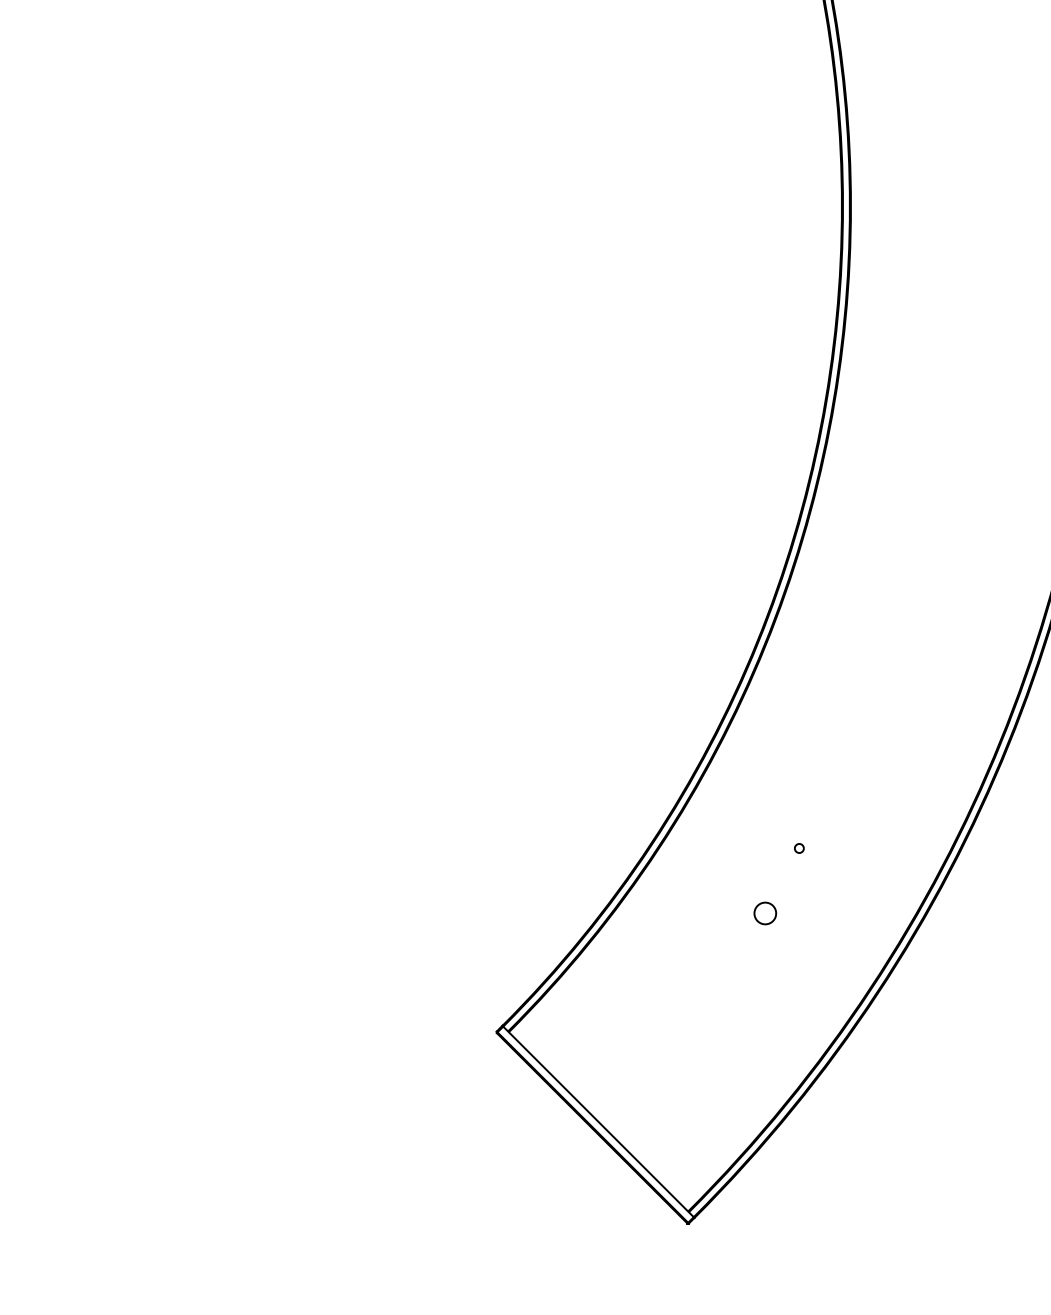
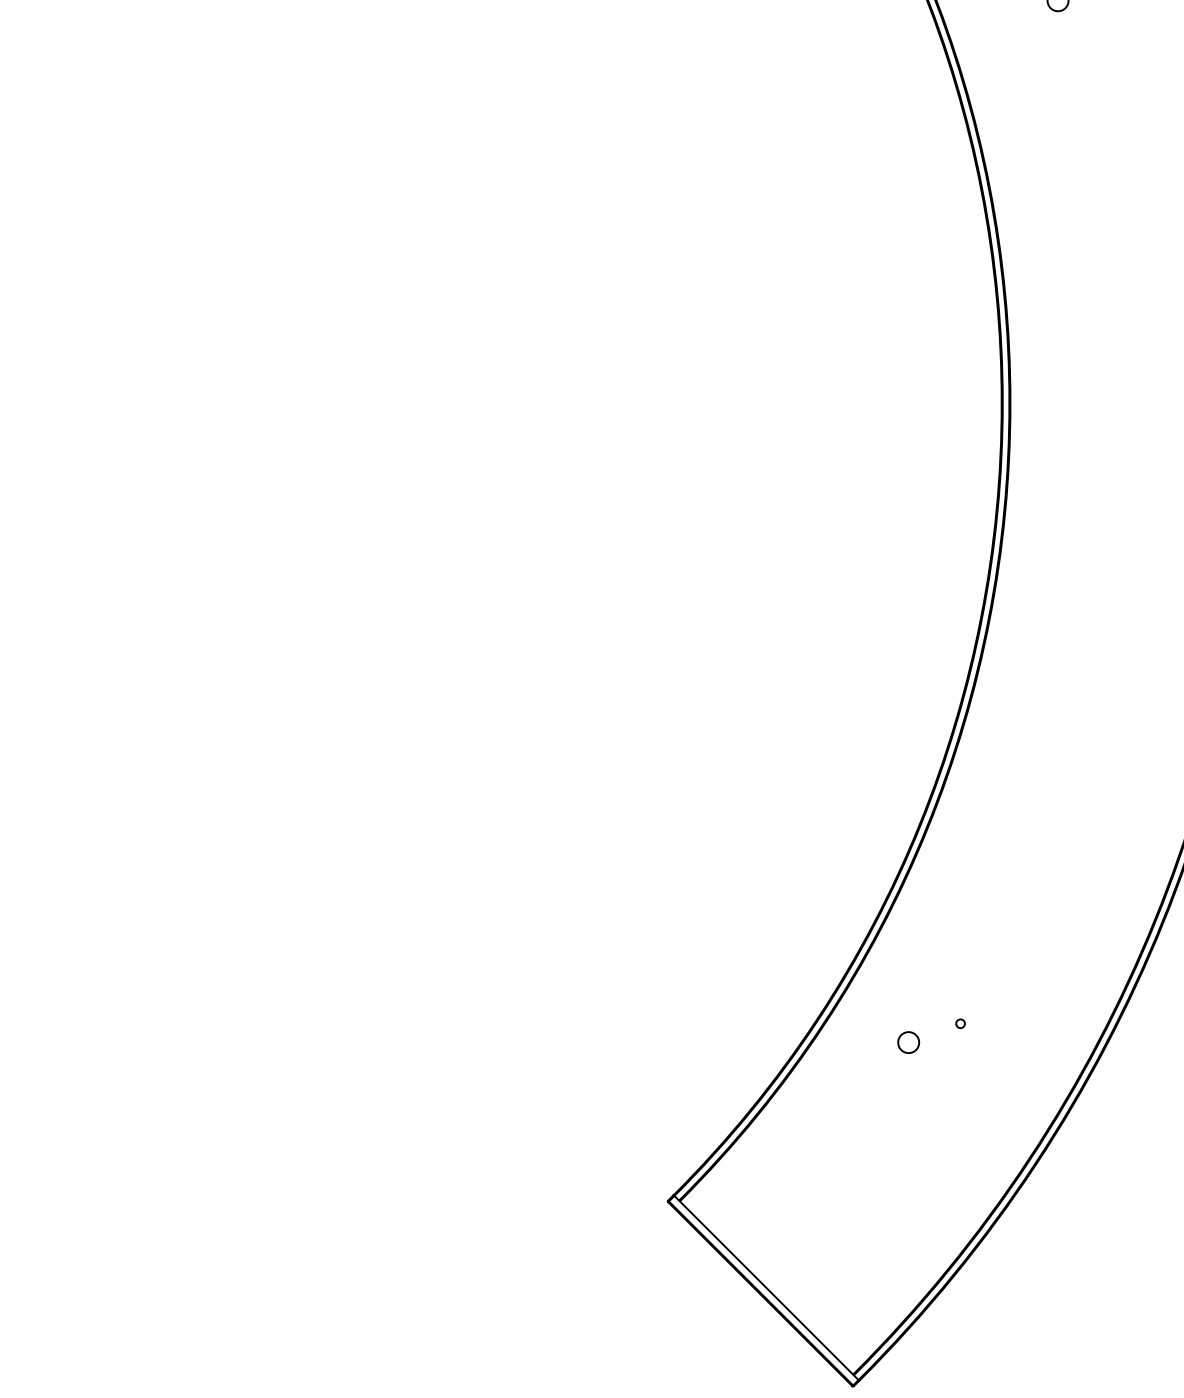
circle: (765, 913) -> (908, 1042), moved

